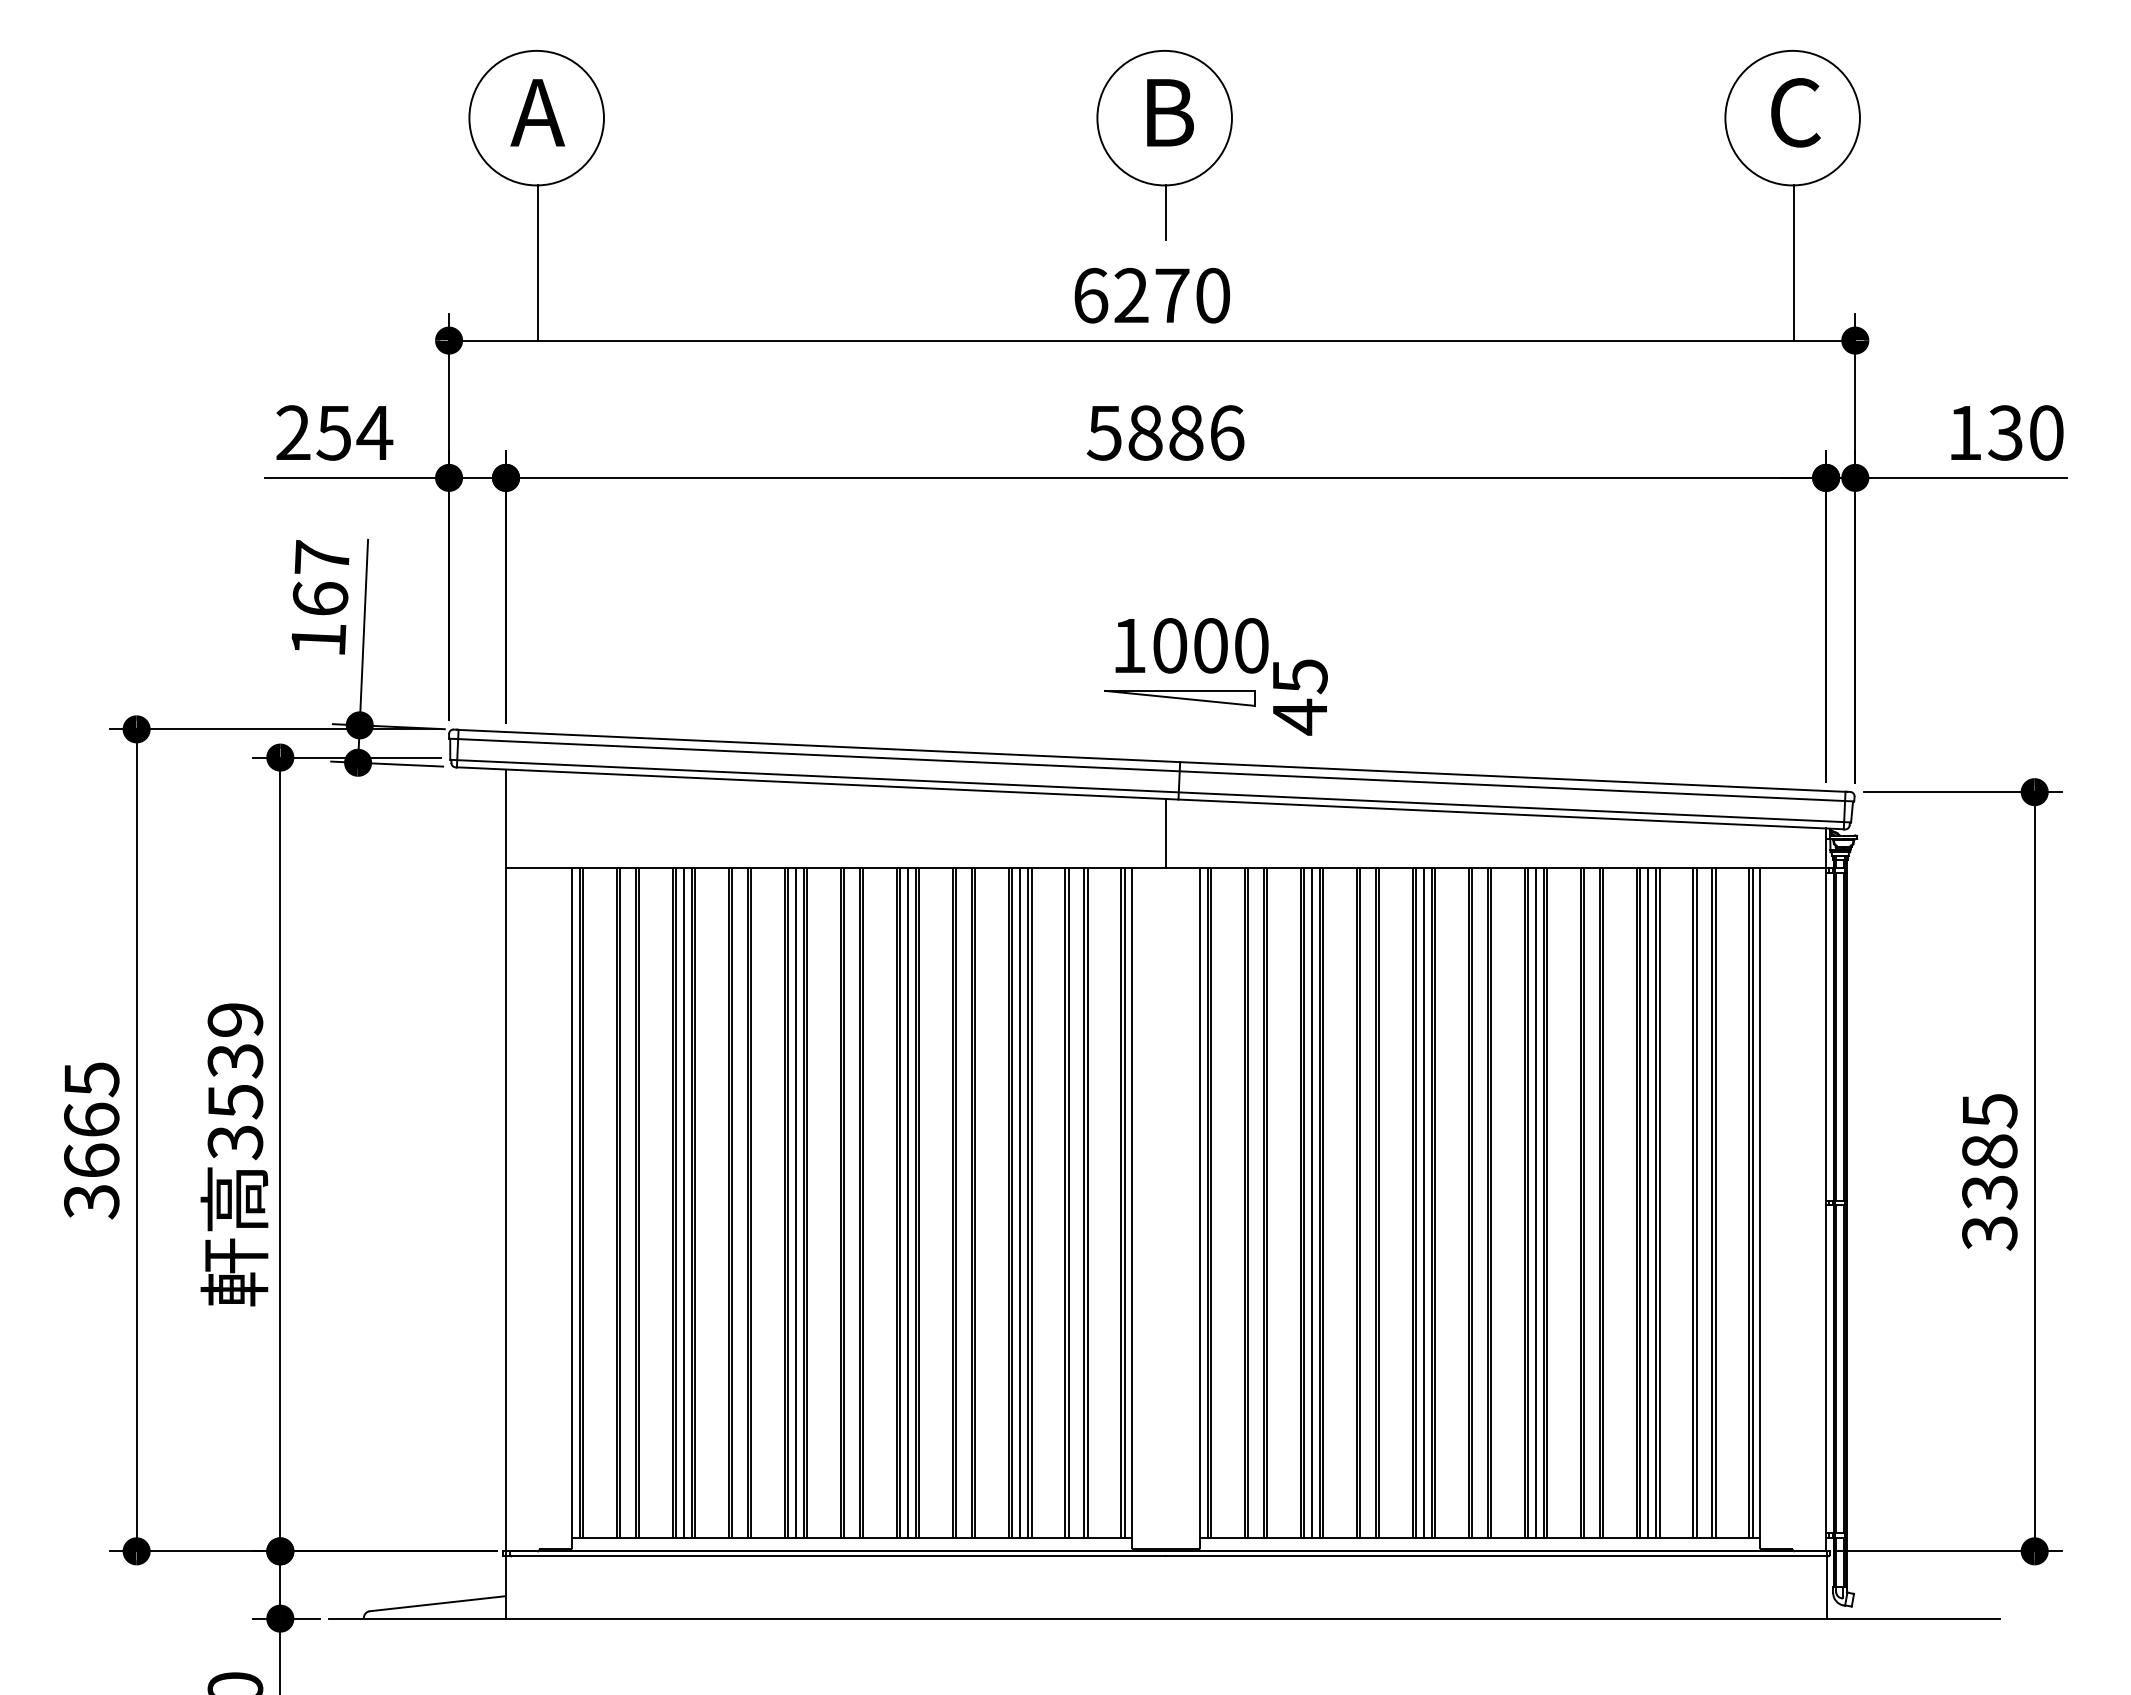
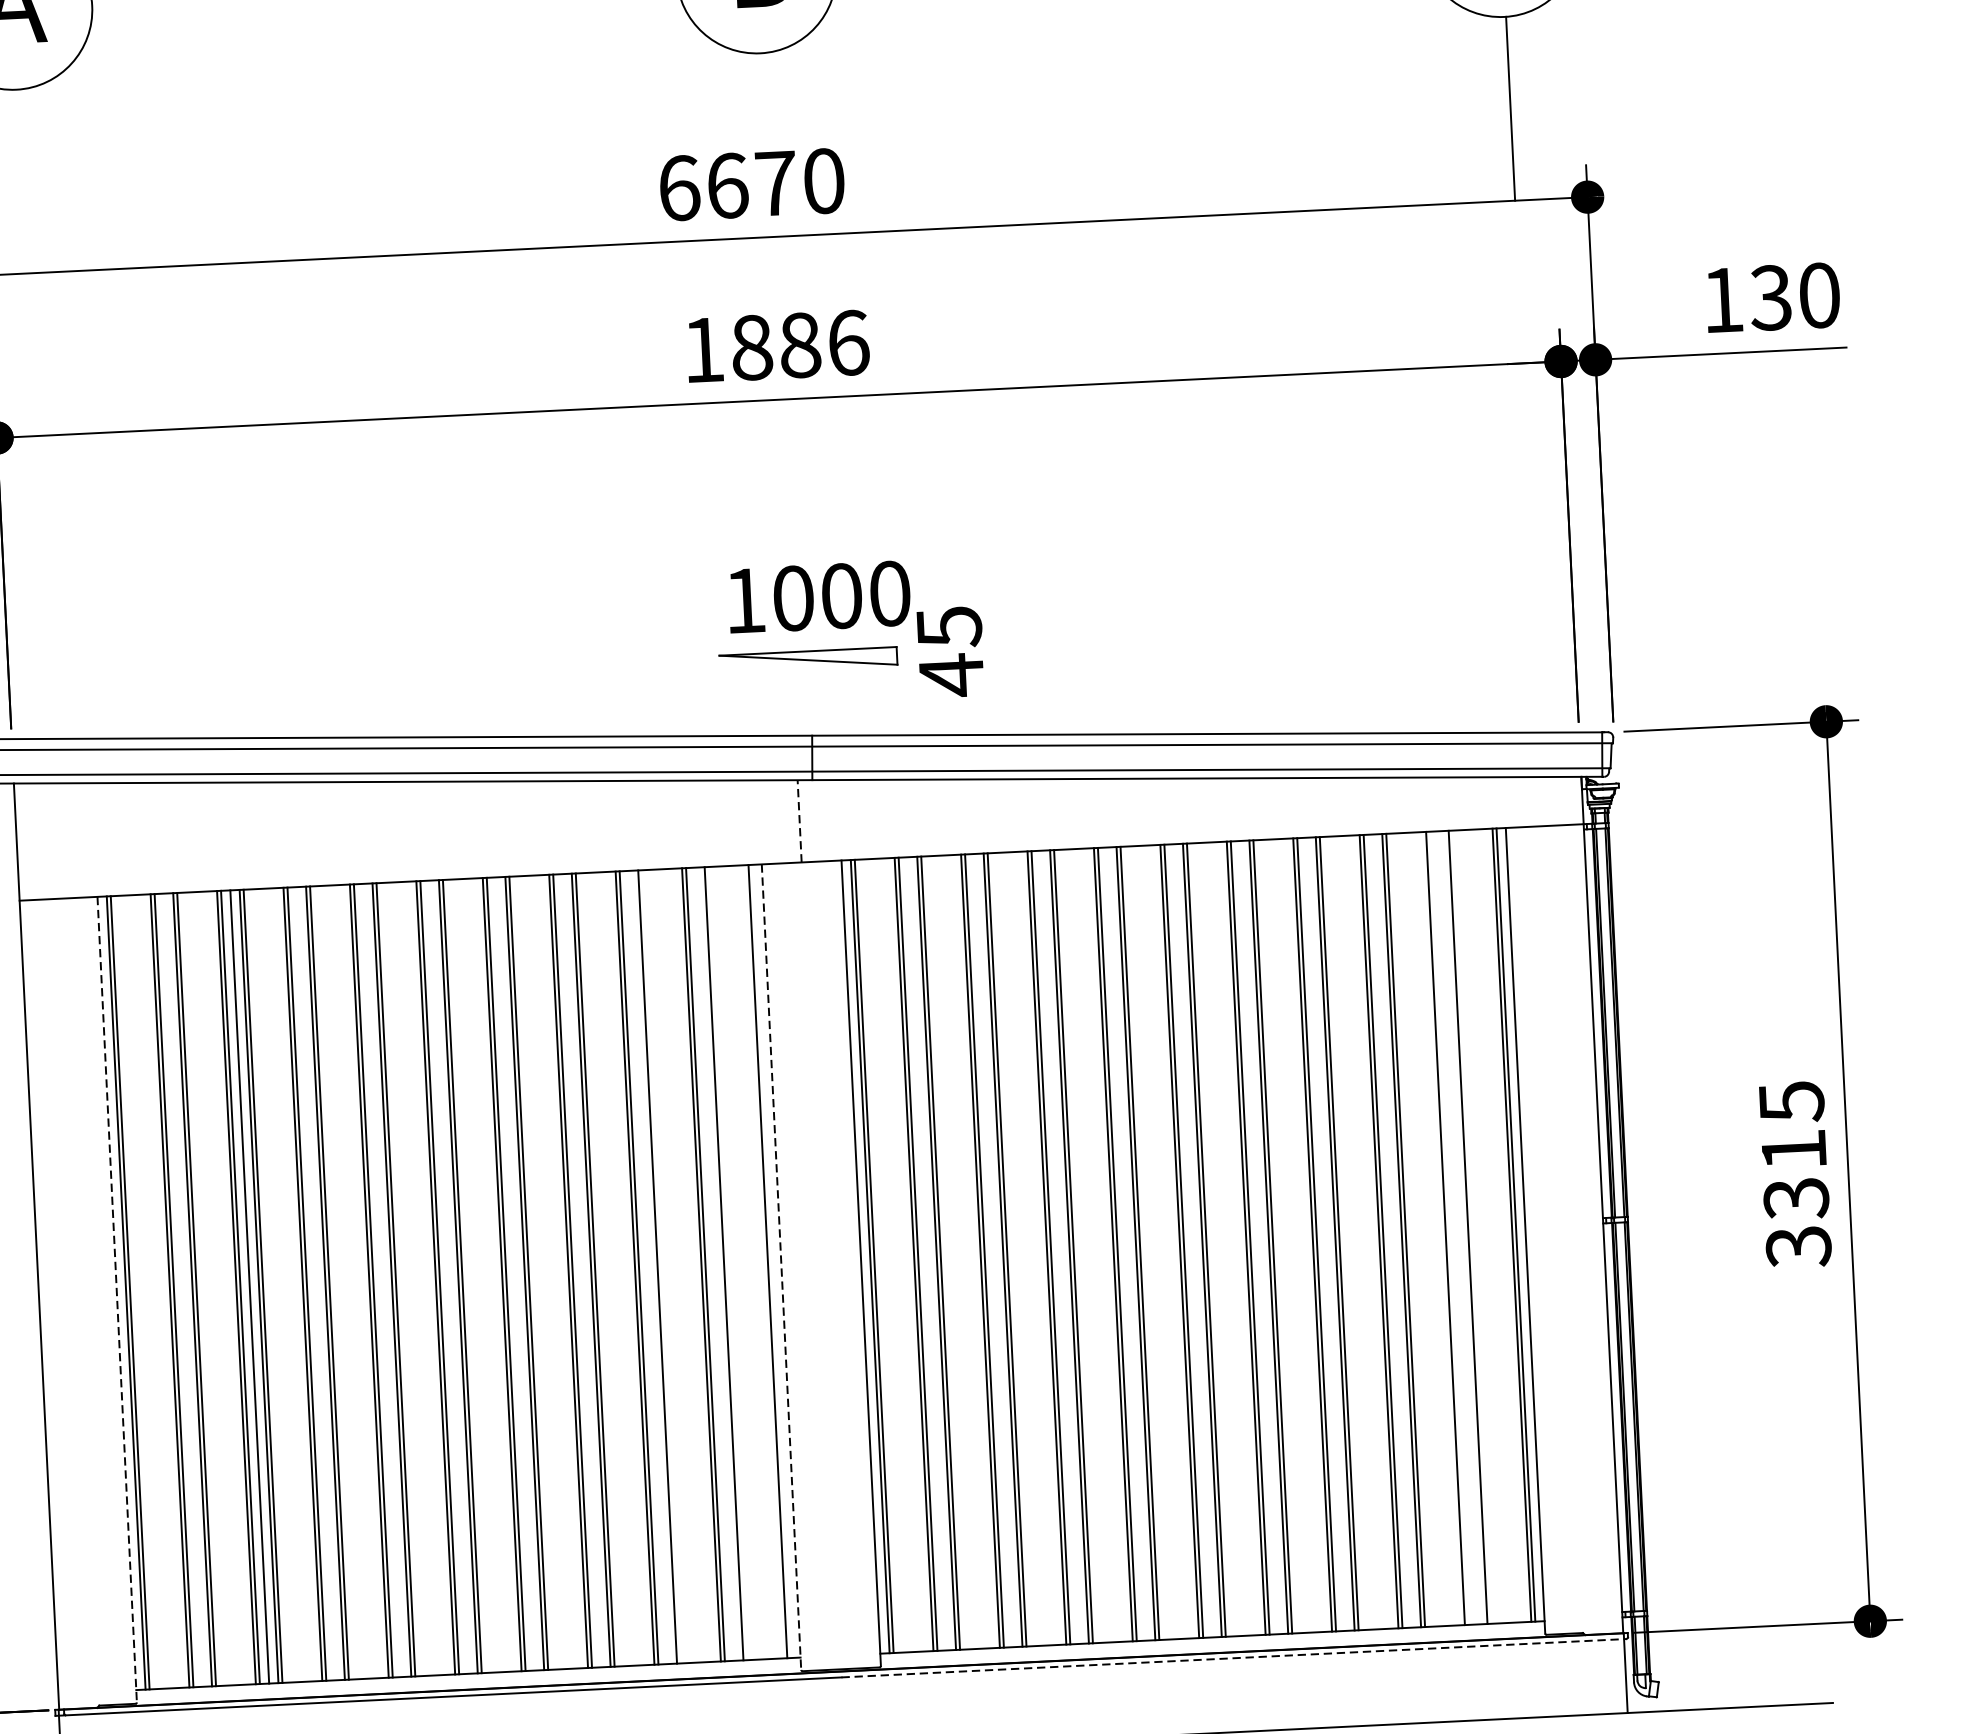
line: (1166, 212) -> (764, 85), removed
line: (538, 262) -> (22, 180), removed
text: (1131, 295) -> (727, 185), 6270 -> 6670
text: (1103, 433) -> (702, 350), 5886 -> 1886
line: (1166, 833) -> (800, 821), solid -> dashed
text: (1989, 1151) -> (1793, 1150), 3385 -> 3315
line: (796, 1202) -> (383, 1279), removed
line: (908, 1202) -> (515, 1273), removed
line: (1020, 1202) -> (648, 1266), removed
line: (1031, 1202) -> (661, 1266), removed
line: (1087, 1202) -> (727, 1262), removed
line: (1124, 1202) -> (771, 1260), removed
line: (1311, 1202) -> (993, 1249), removed
line: (1424, 1202) -> (1127, 1243), removed
line: (1536, 1202) -> (1259, 1236), removed
line: (1648, 1202) -> (1392, 1230), removed
line: (1696, 1202) -> (1449, 1227), removed
line: (1715, 1202) -> (1471, 1226), removed
line: (571, 1208) -> (116, 1299), solid -> dashed
line: (1132, 1208) -> (781, 1267), solid -> dashed
line: (1497, 1556) -> (1234, 1658), solid -> dashed

